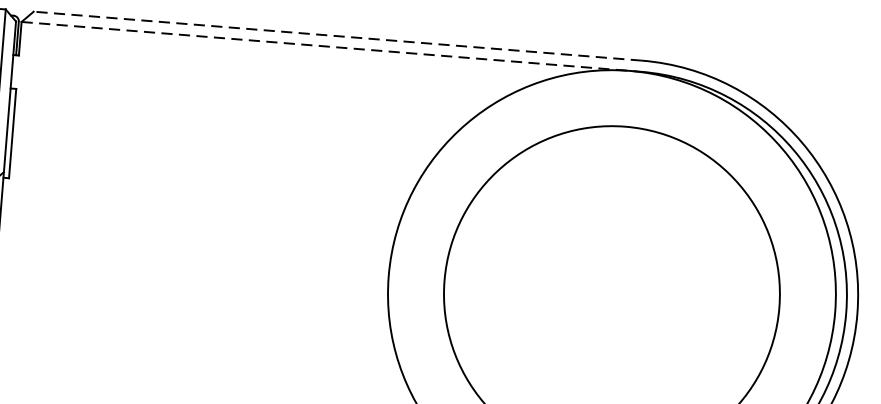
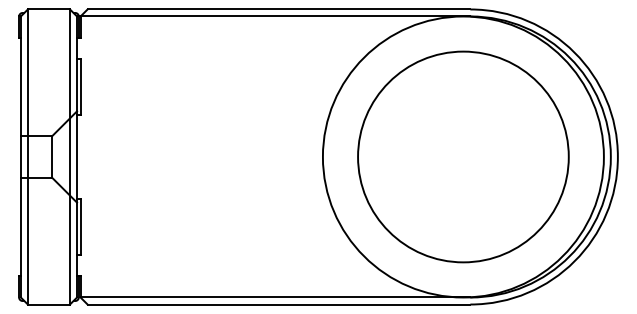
line: (336, 36) -> (278, 9), dashed -> solid
line: (331, 46) -> (275, 16), dashed -> solid

